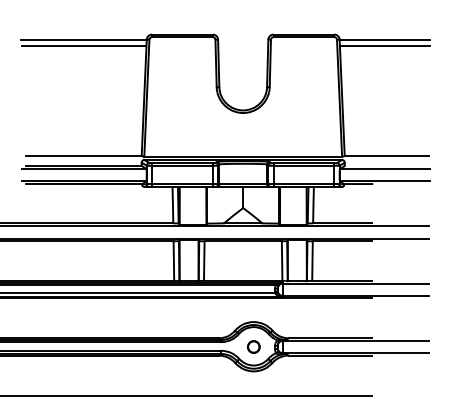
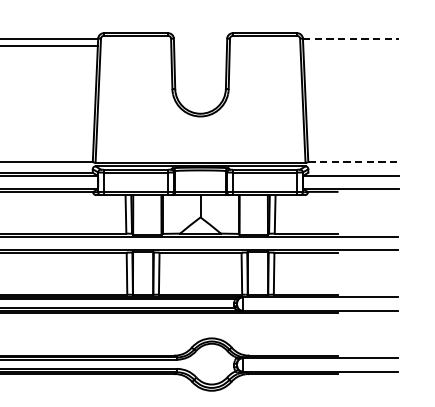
line: (385, 40) -> (351, 39), solid -> dashed
line: (384, 46) -> (350, 45), removed
line: (386, 155) -> (352, 161), solid -> dashed
circle: (253, 346) -> (211, 364), removed

